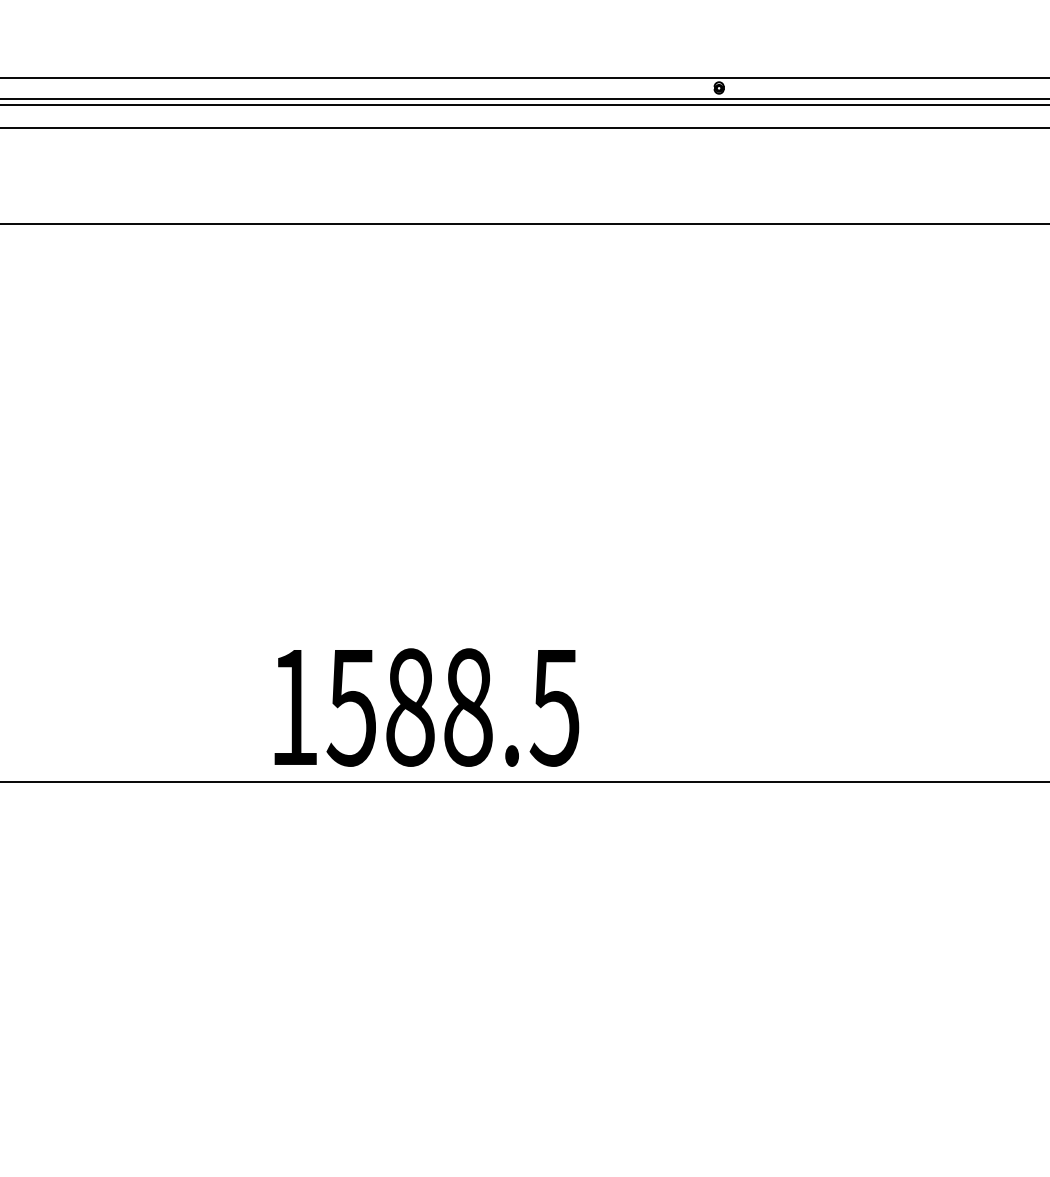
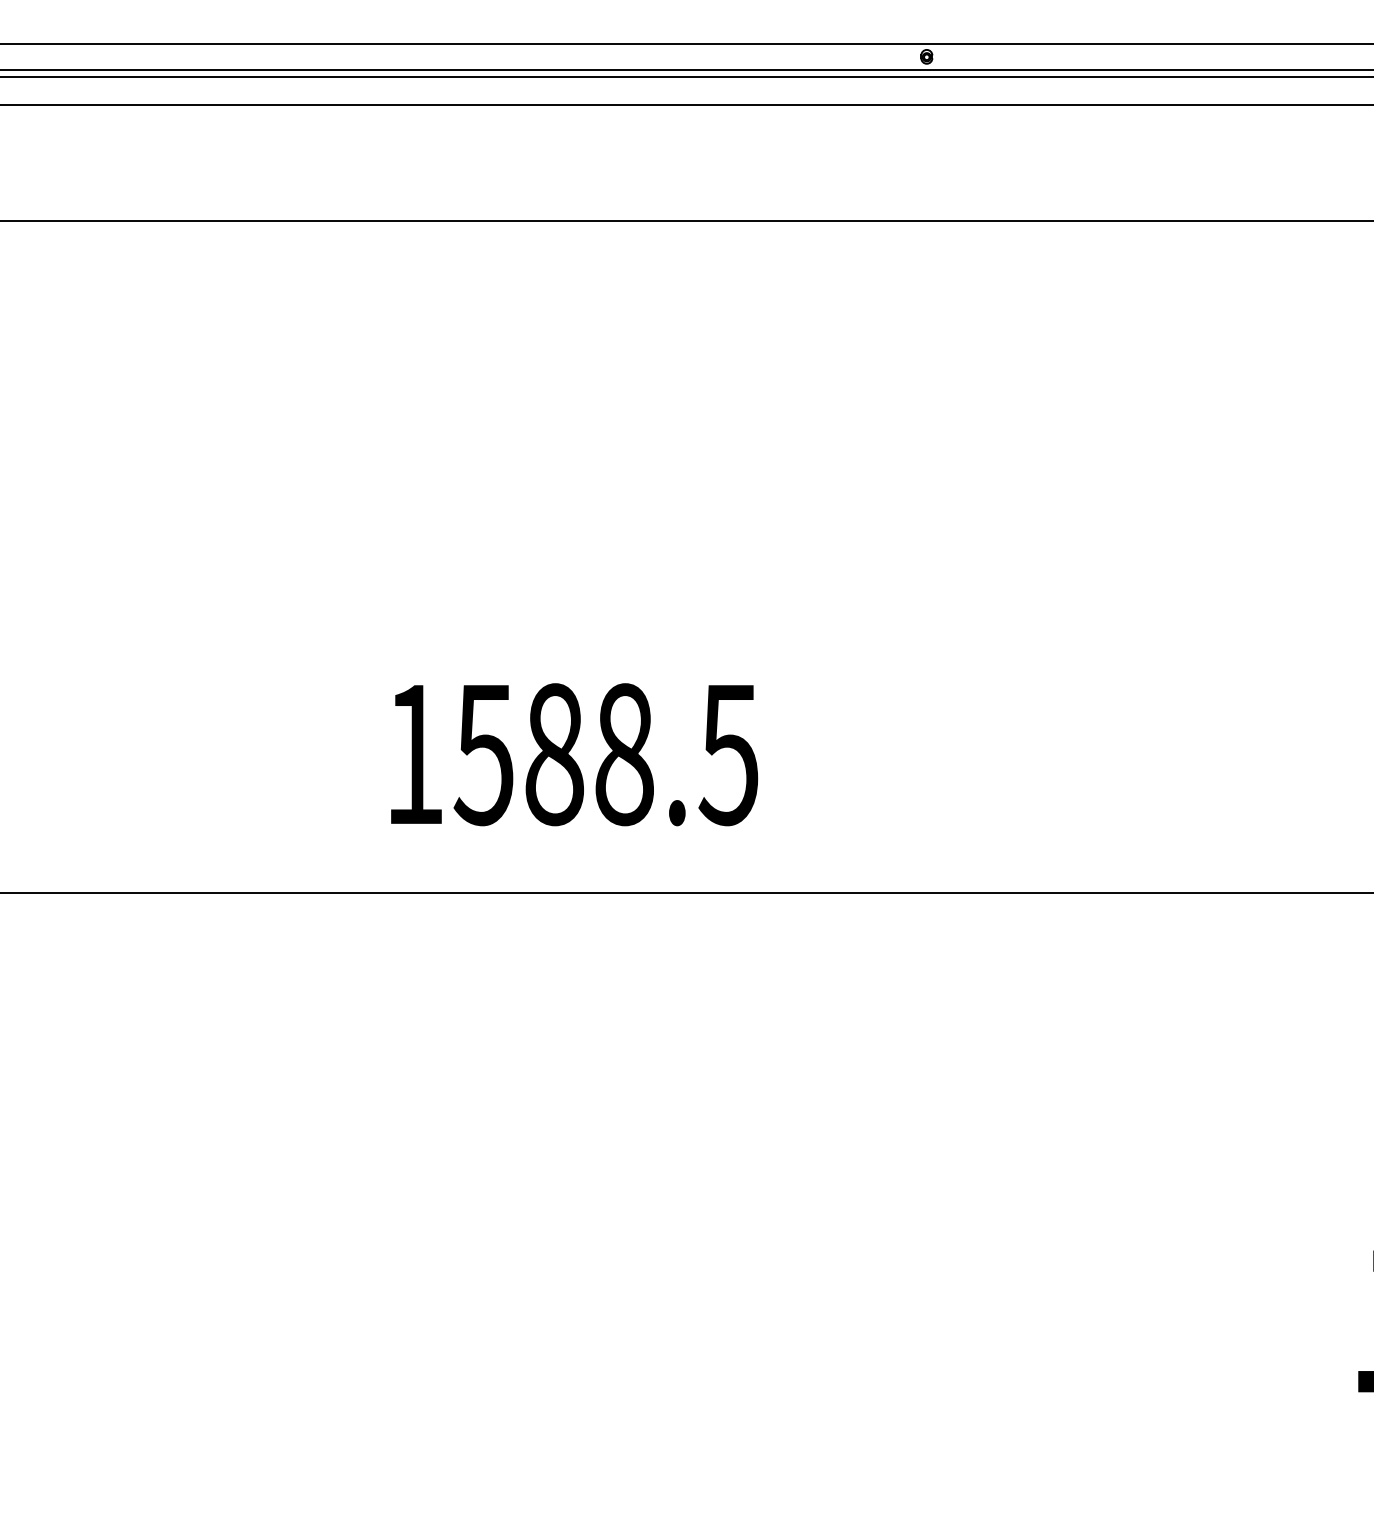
text: (426, 707) -> (574, 754), moved

